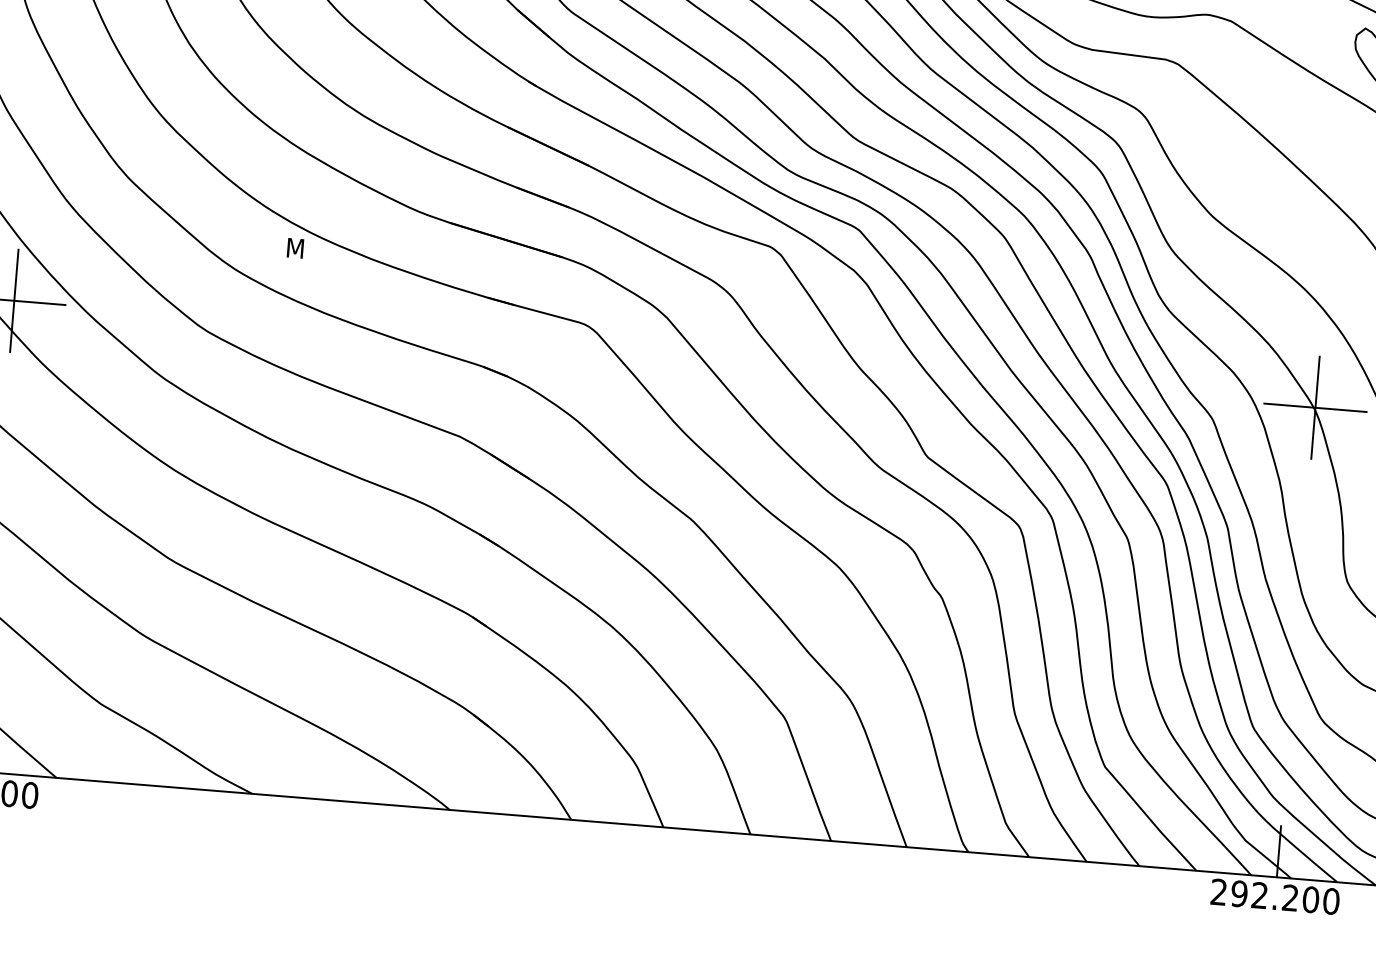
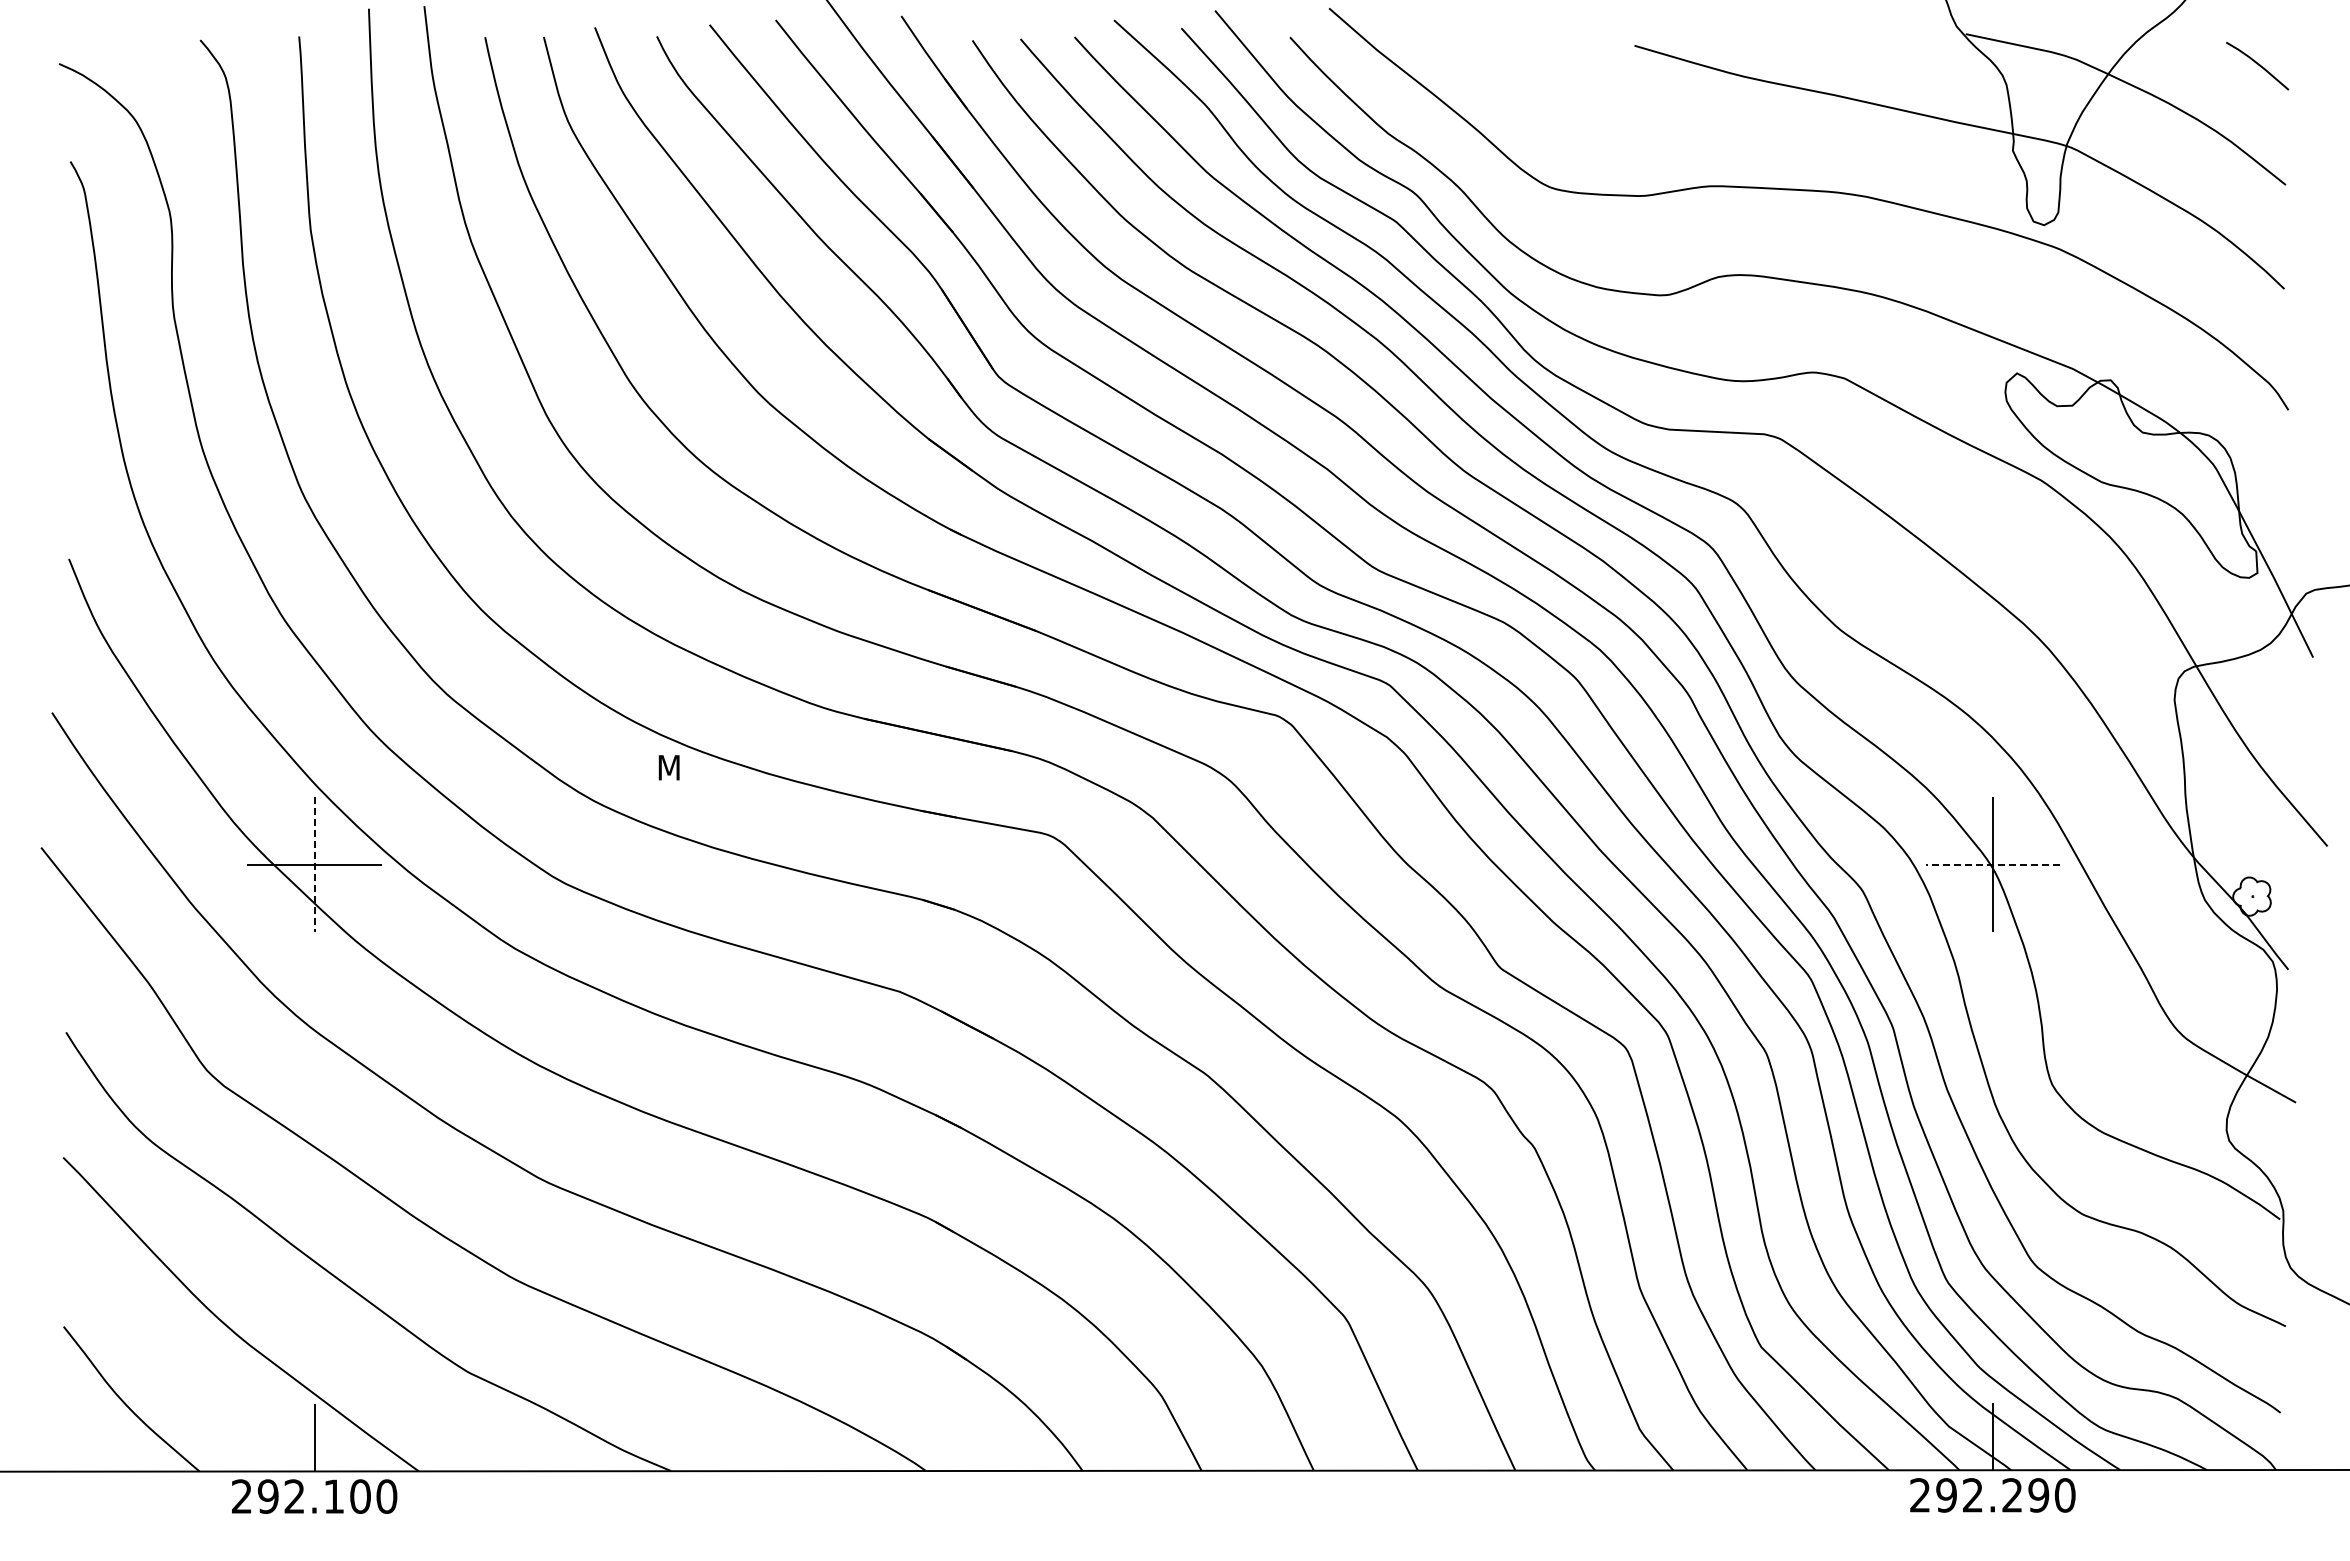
line: (14, 301) -> (314, 865), solid -> dashed
line: (1315, 407) -> (1992, 864), solid -> dashed
text: (1310, 899) -> (2038, 1495), 292.200 -> 292.290

